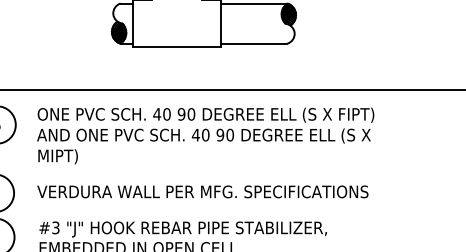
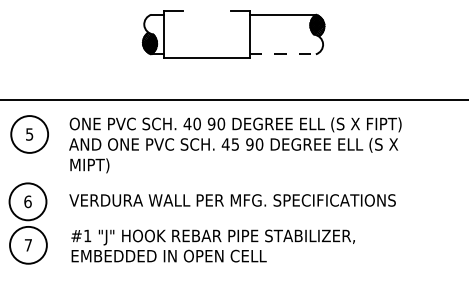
line: (254, 43) -> (283, 54), solid -> dashed
text: (205, 135) -> (235, 144), 40 -> 45
text: (55, 227) -> (87, 235), #3 -> #1

